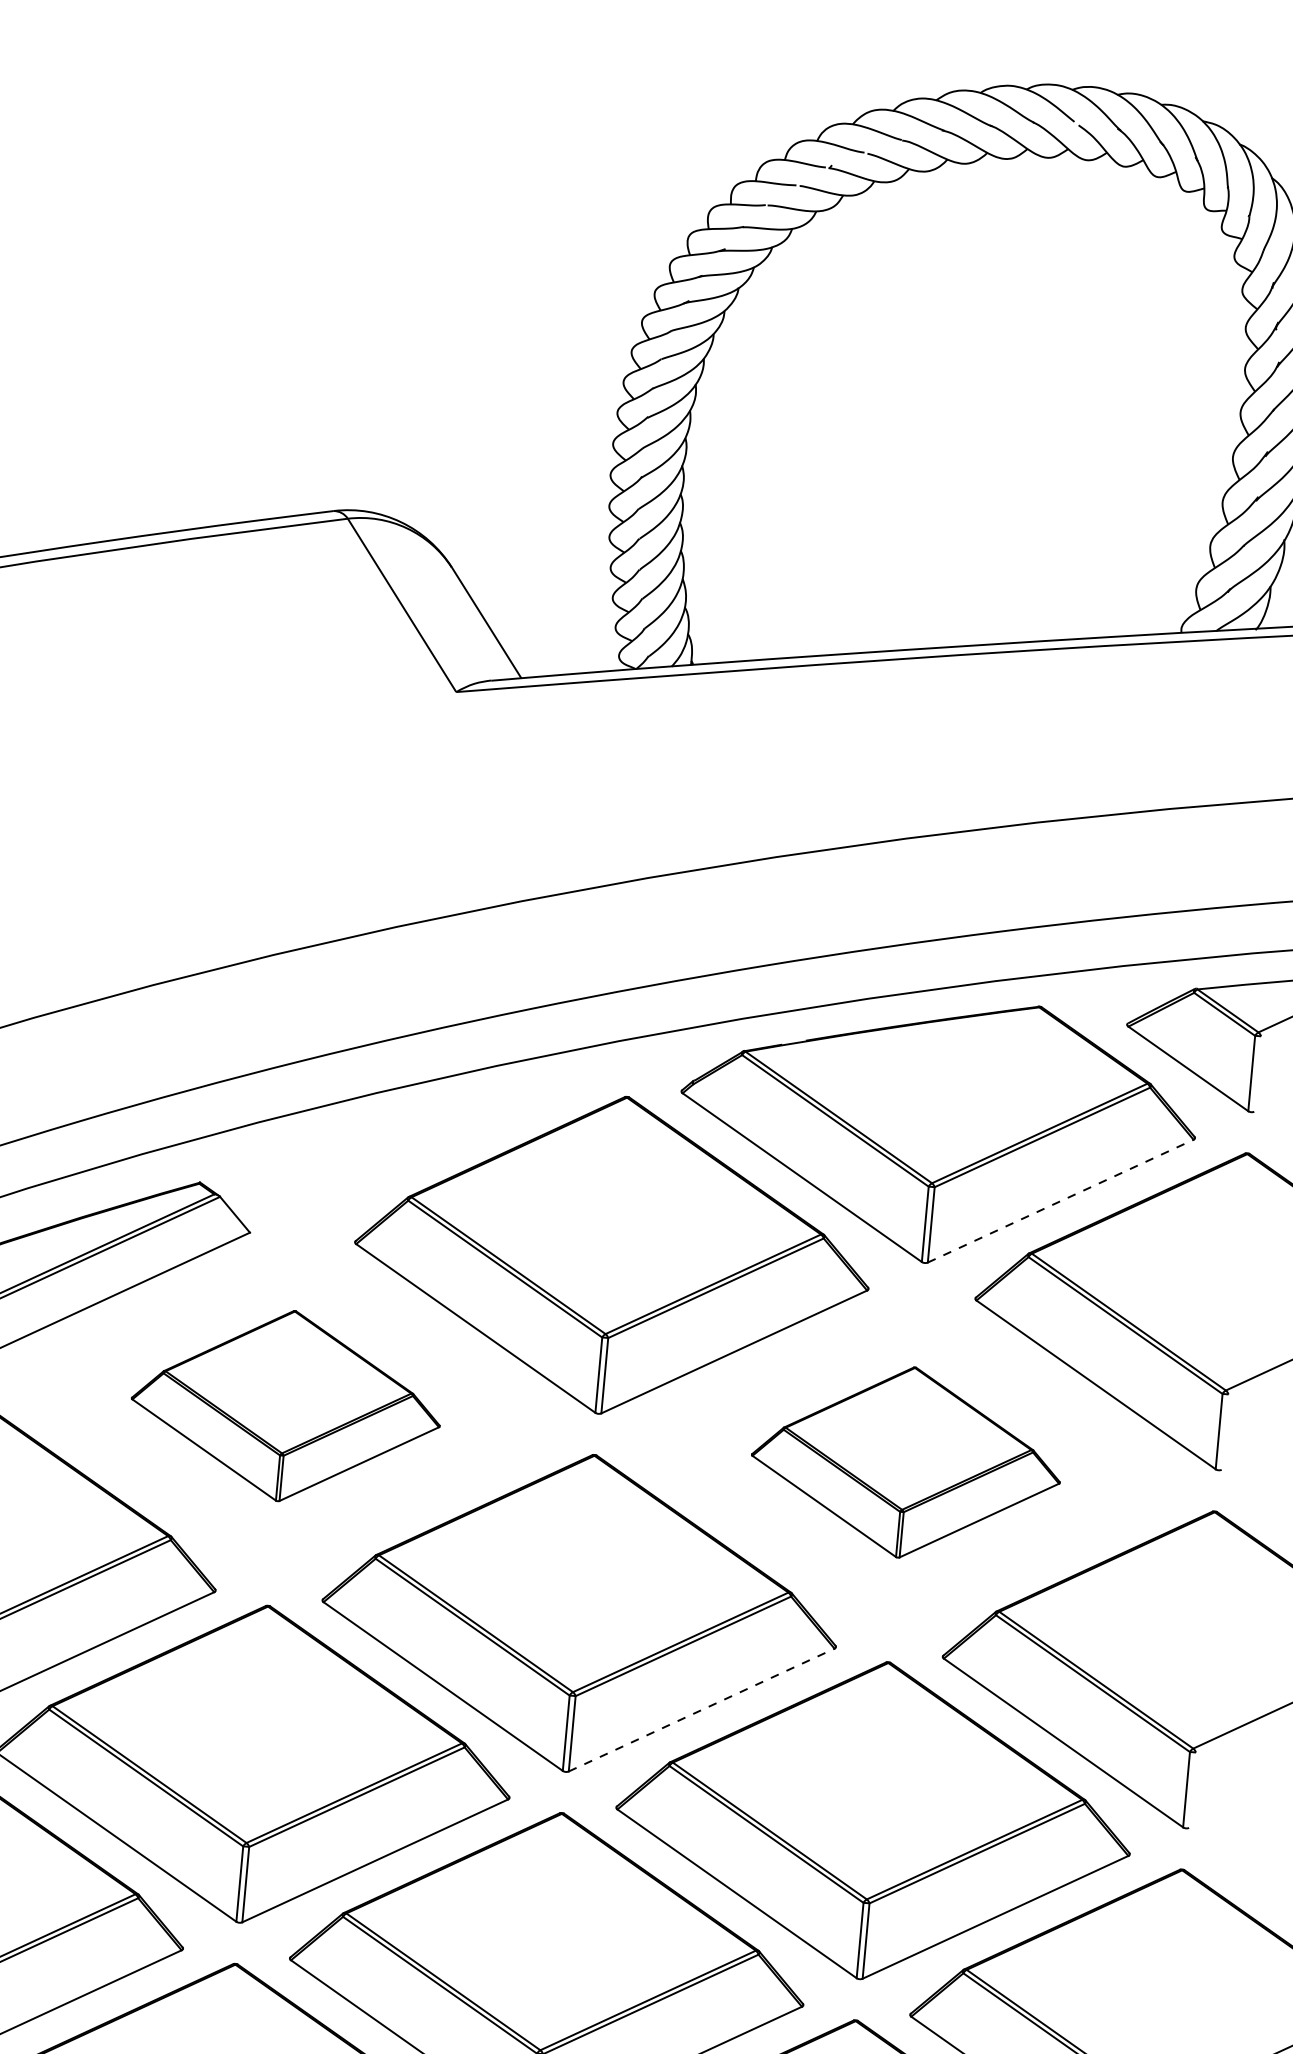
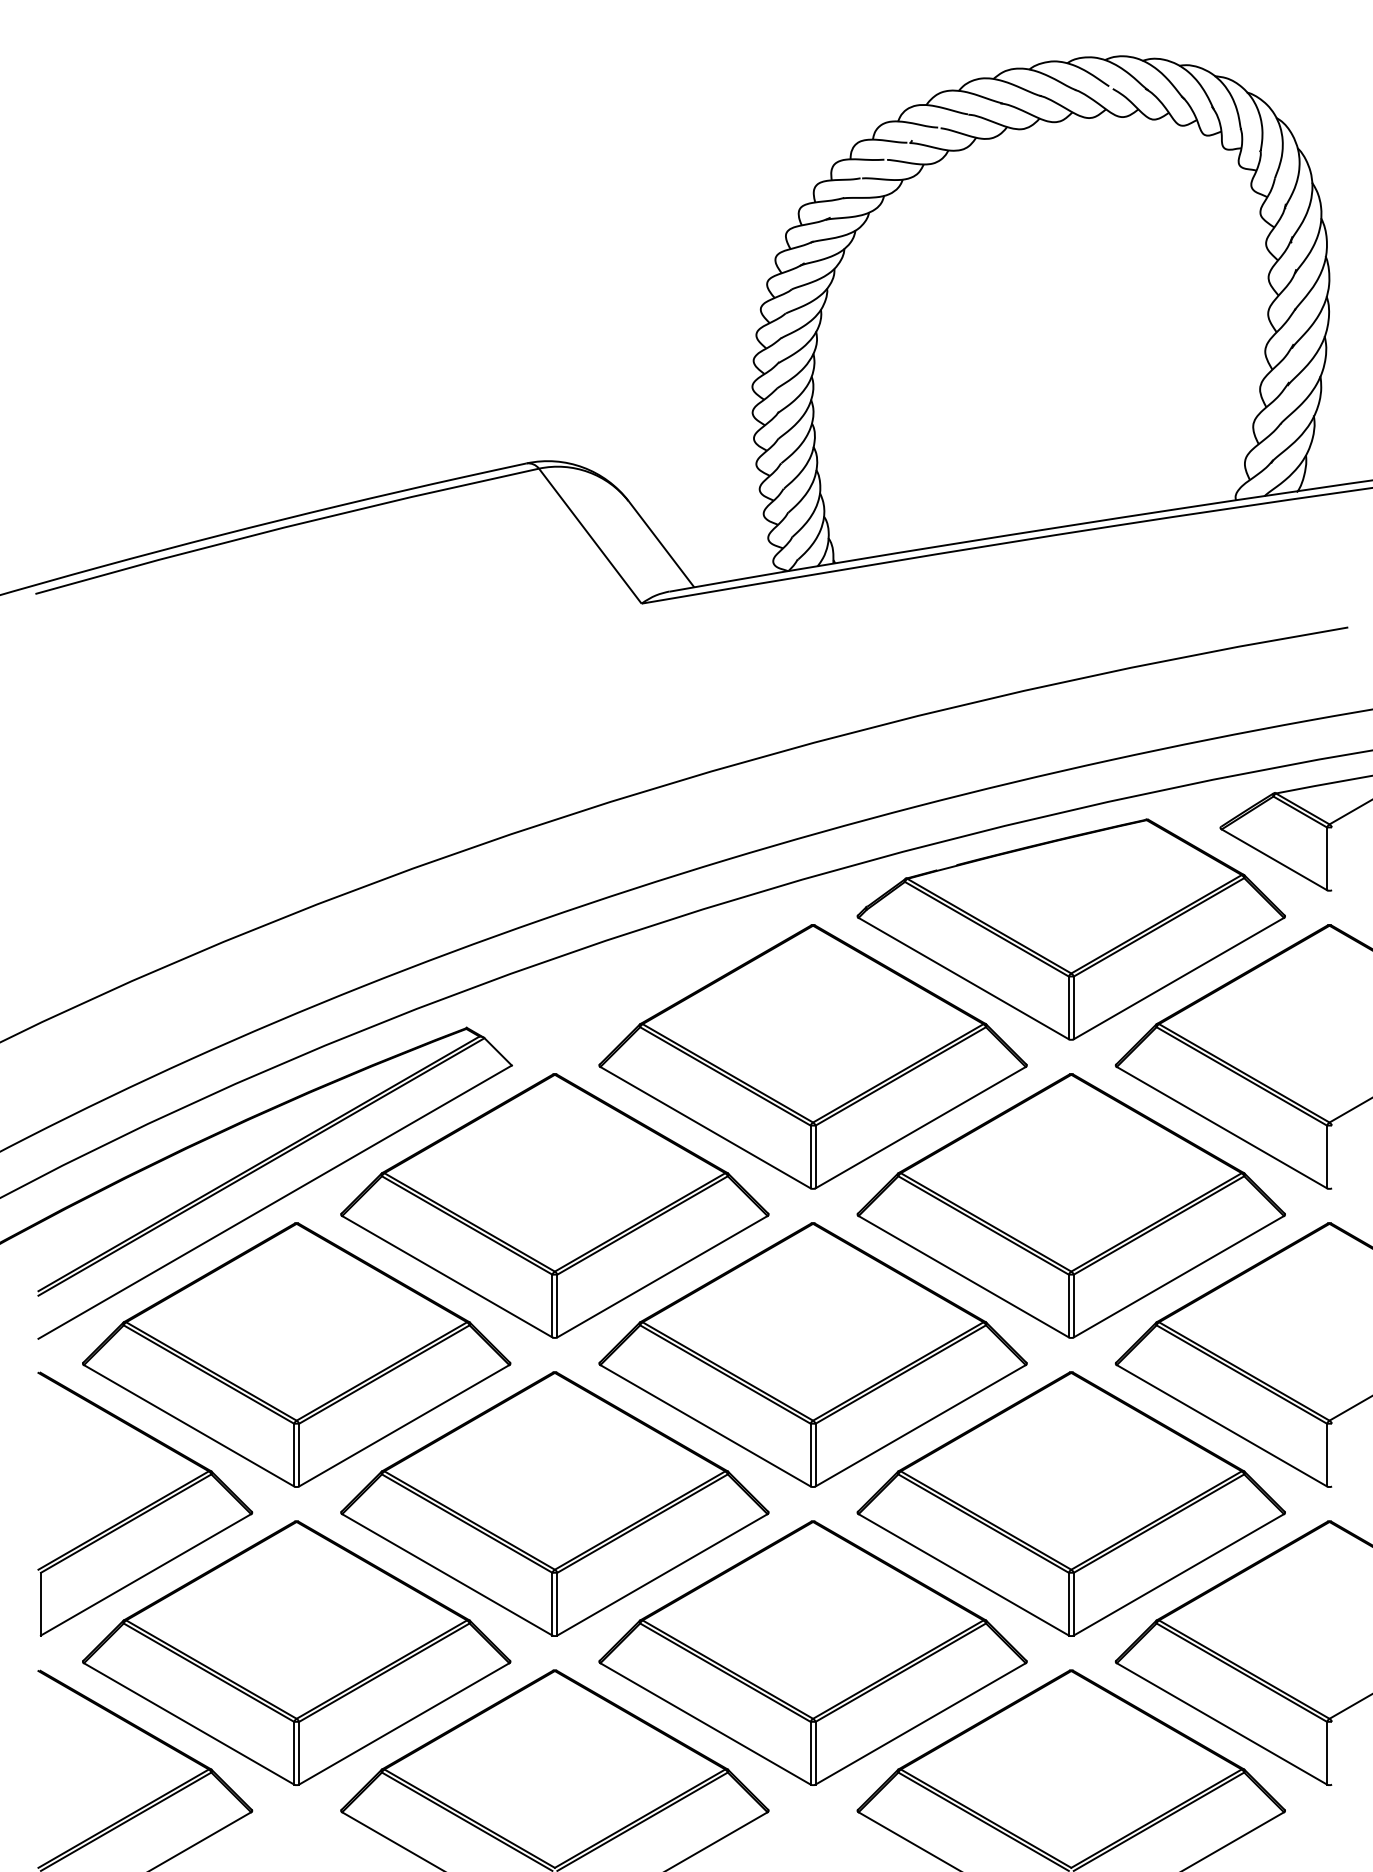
line: (1061, 1201) -> (1179, 978), dashed -> solid
part: (285, 1405) -> (554, 1205), size x1.67
part: (905, 1461) -> (1070, 1205), size x1.67
line: (702, 1709) -> (921, 1425), dashed -> solid

